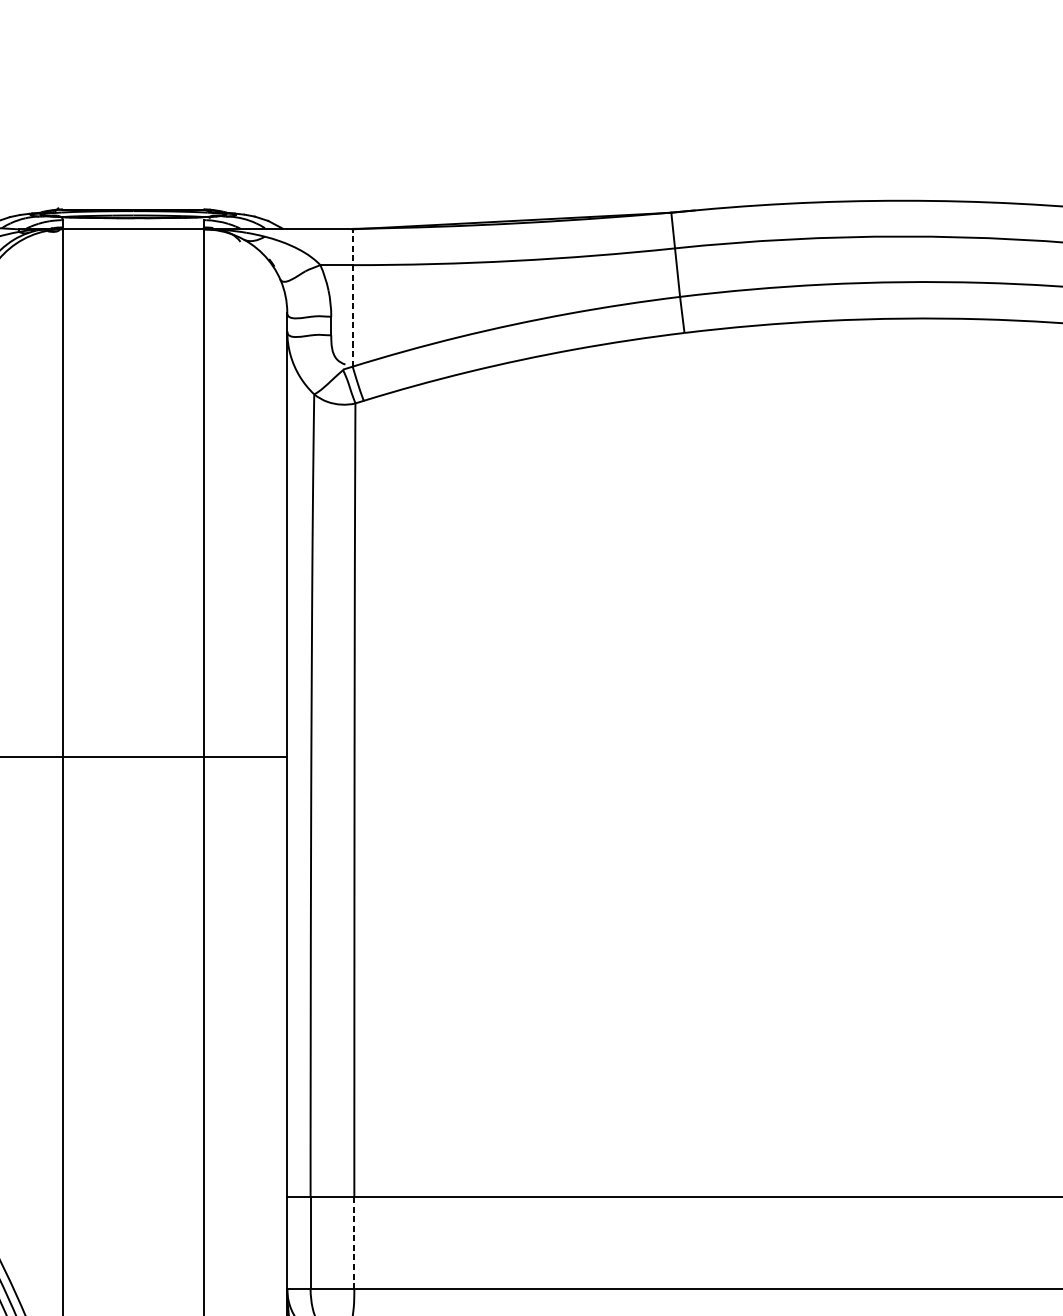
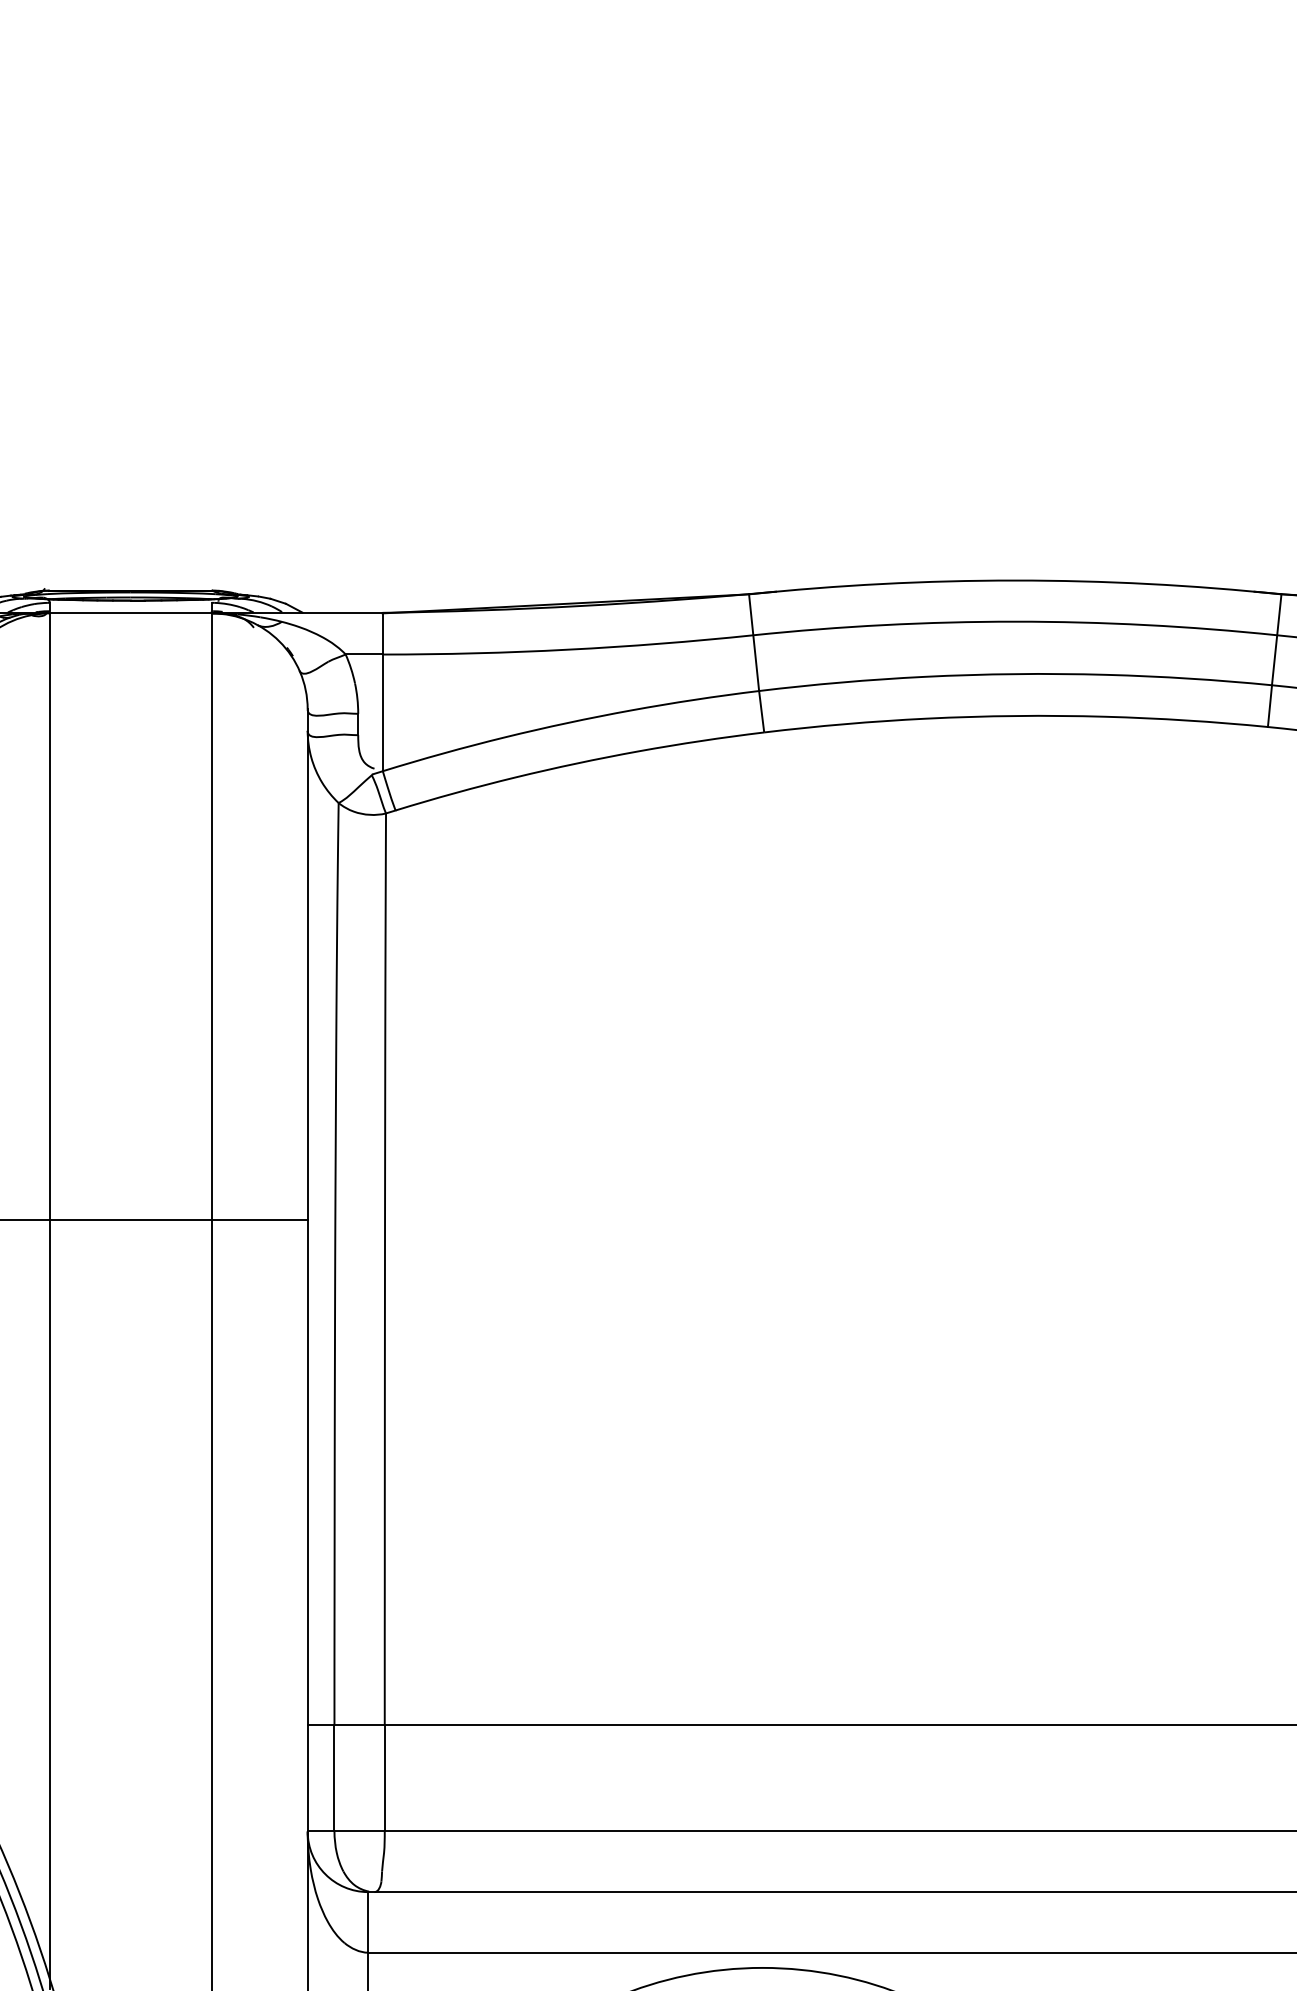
line: (352, 298) -> (382, 692), dashed -> solid
line: (354, 1242) -> (384, 1777), dashed -> solid

